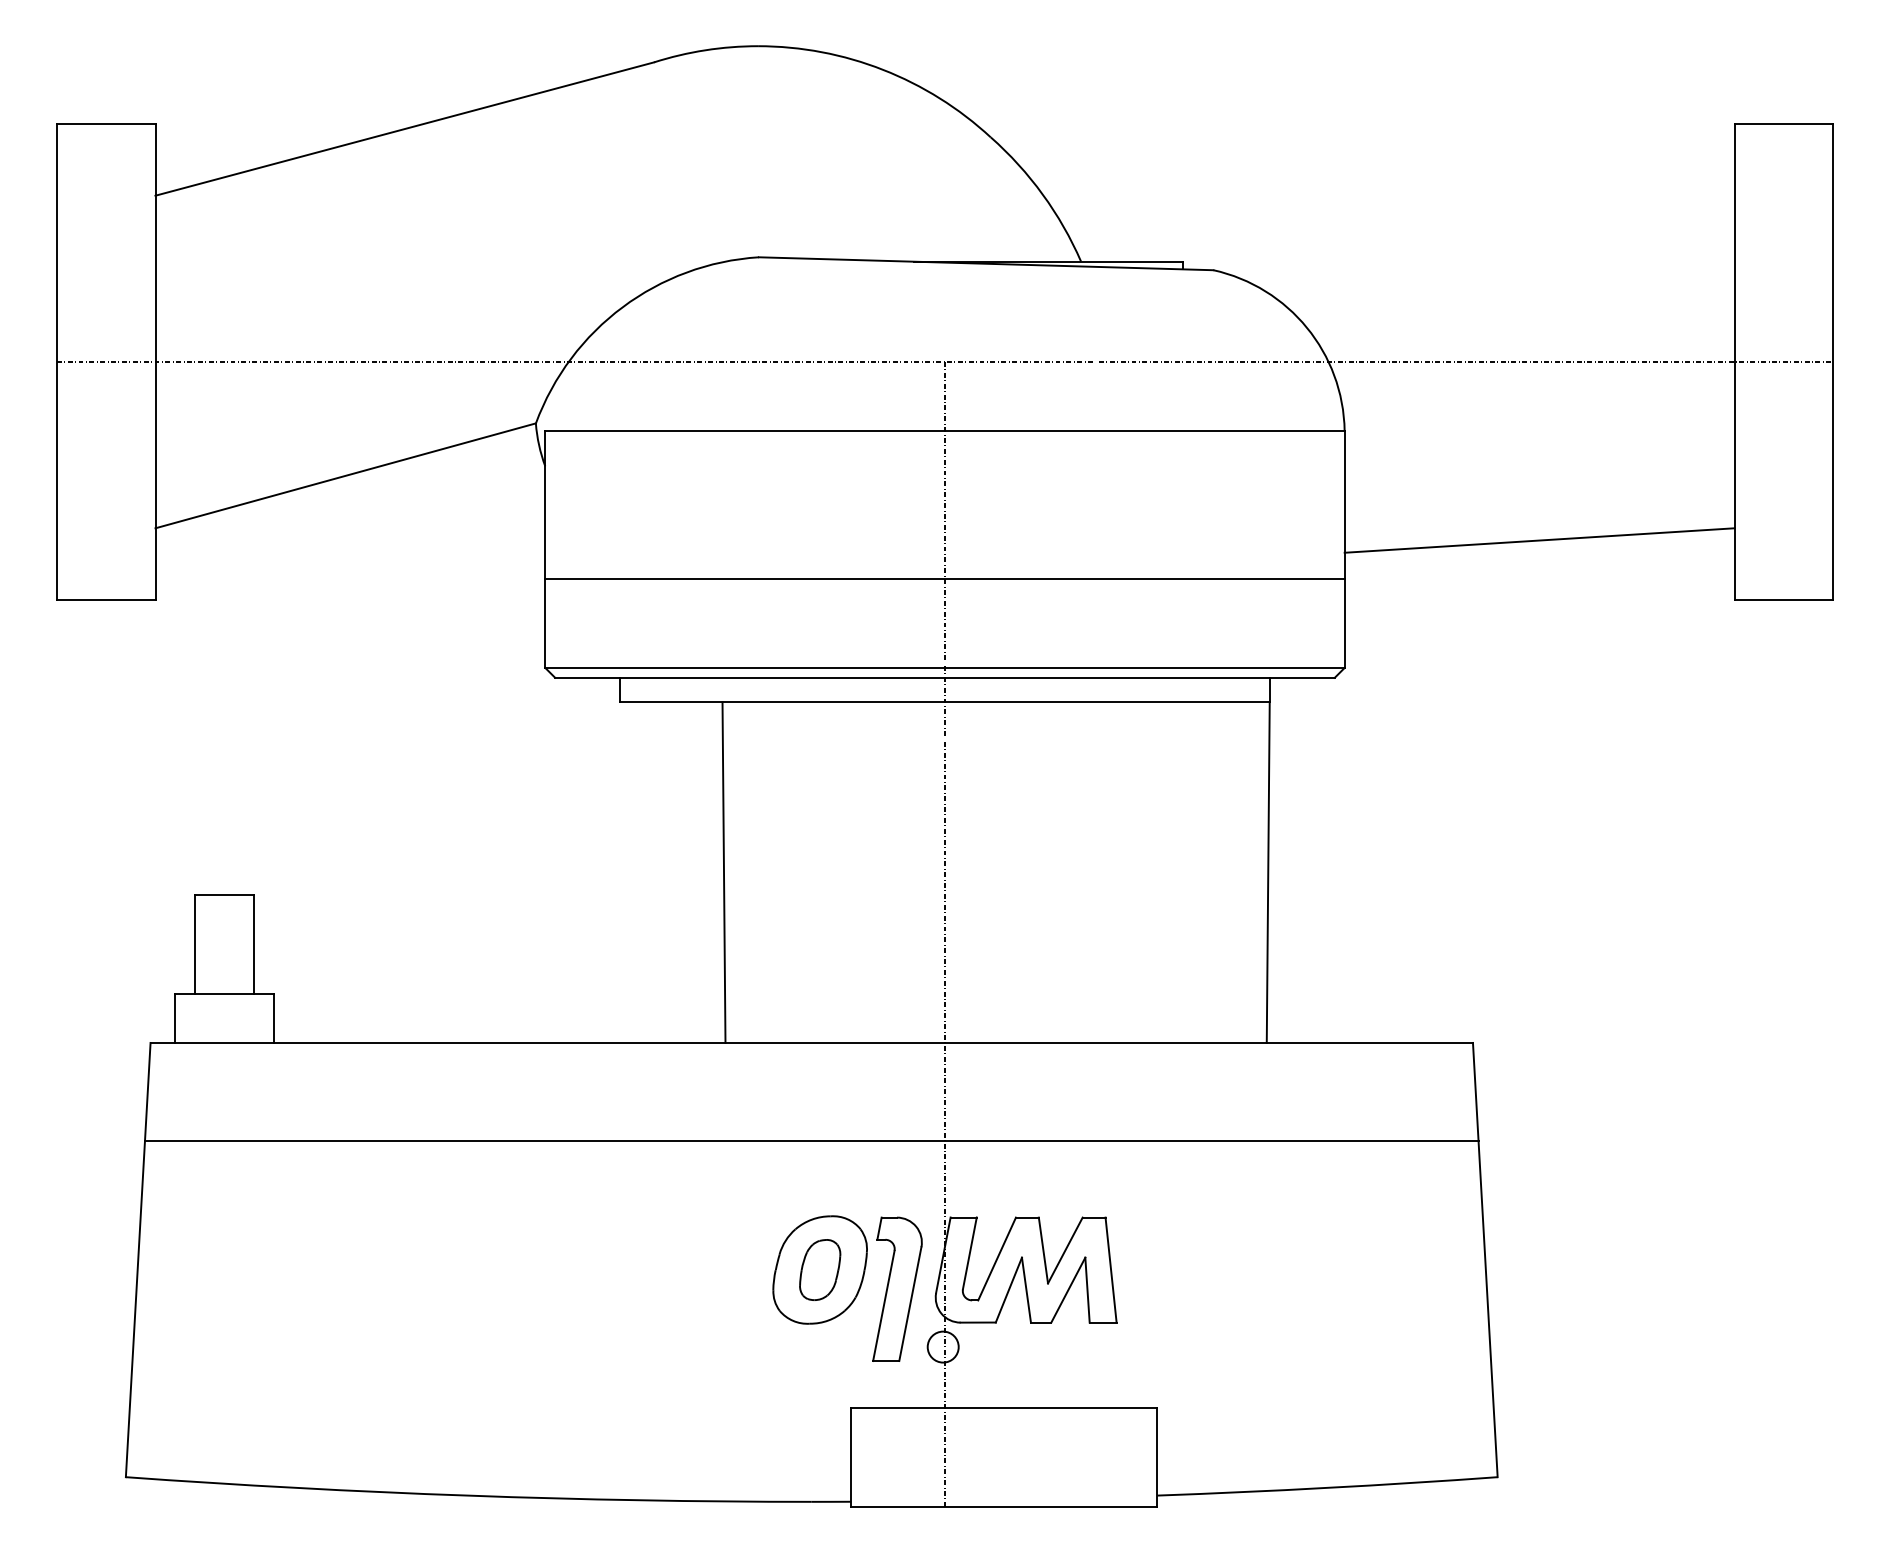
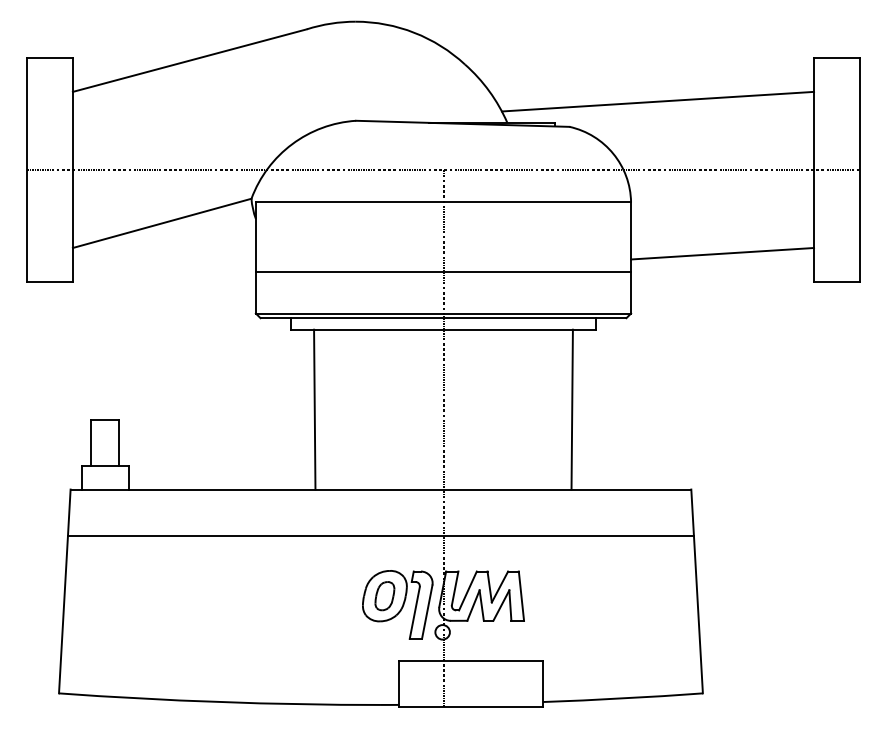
line: (1400, 216) -> (657, 101), added
line: (723, 872) -> (314, 409), moved
line: (1266, 872) -> (571, 409), moved

